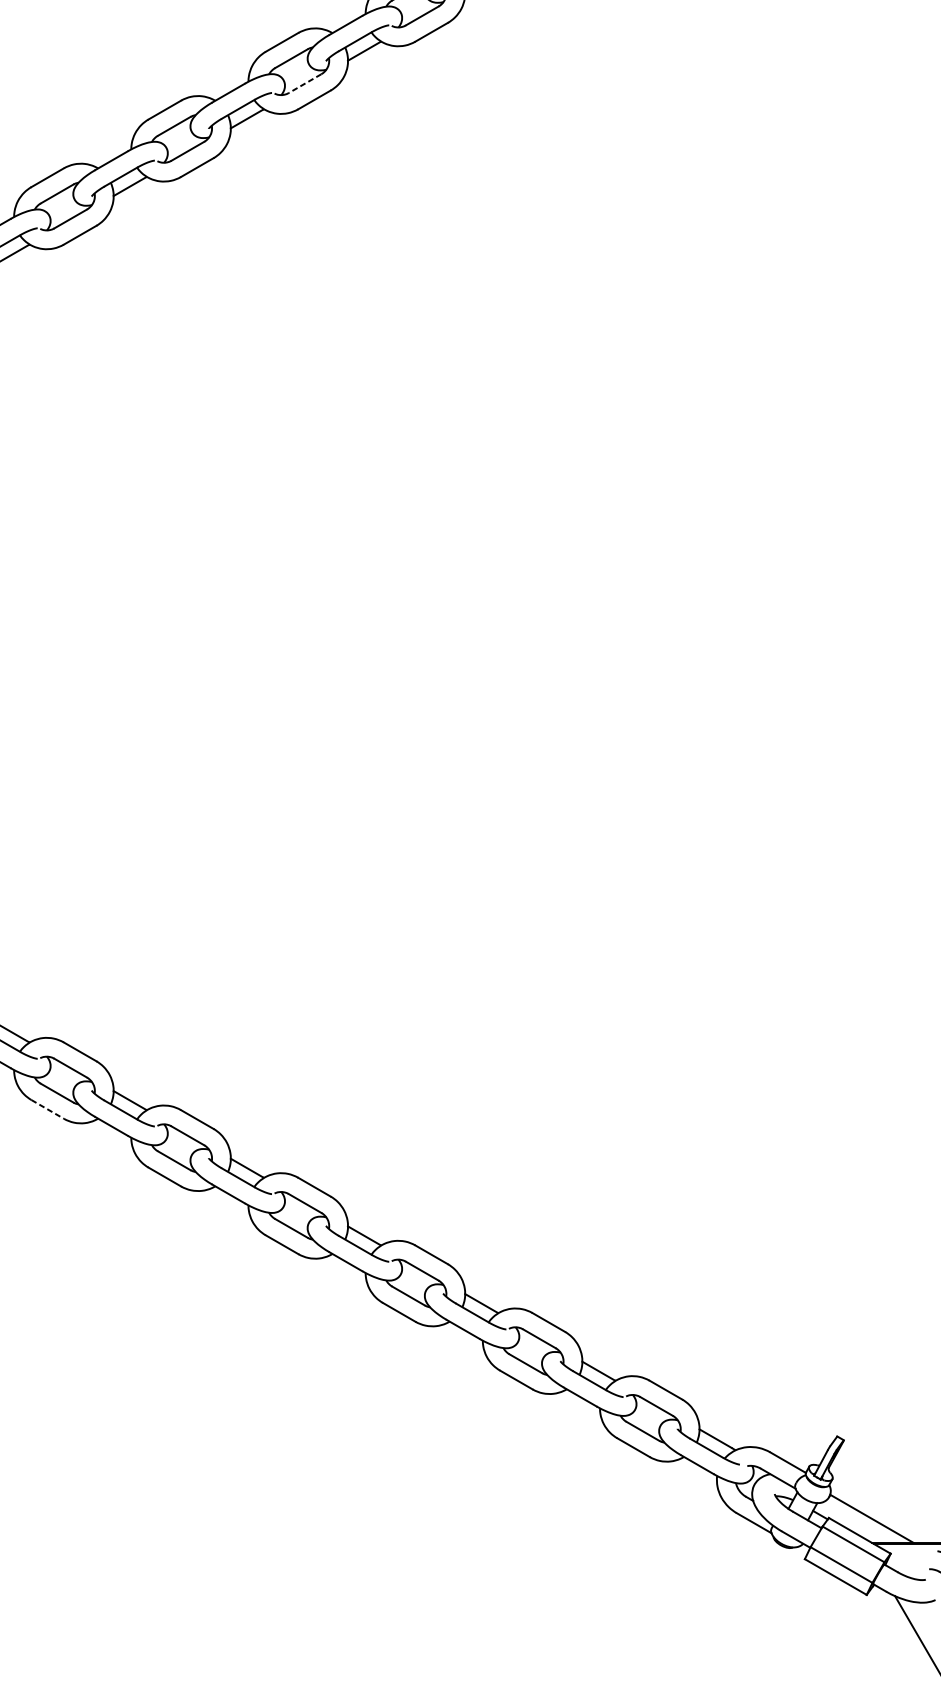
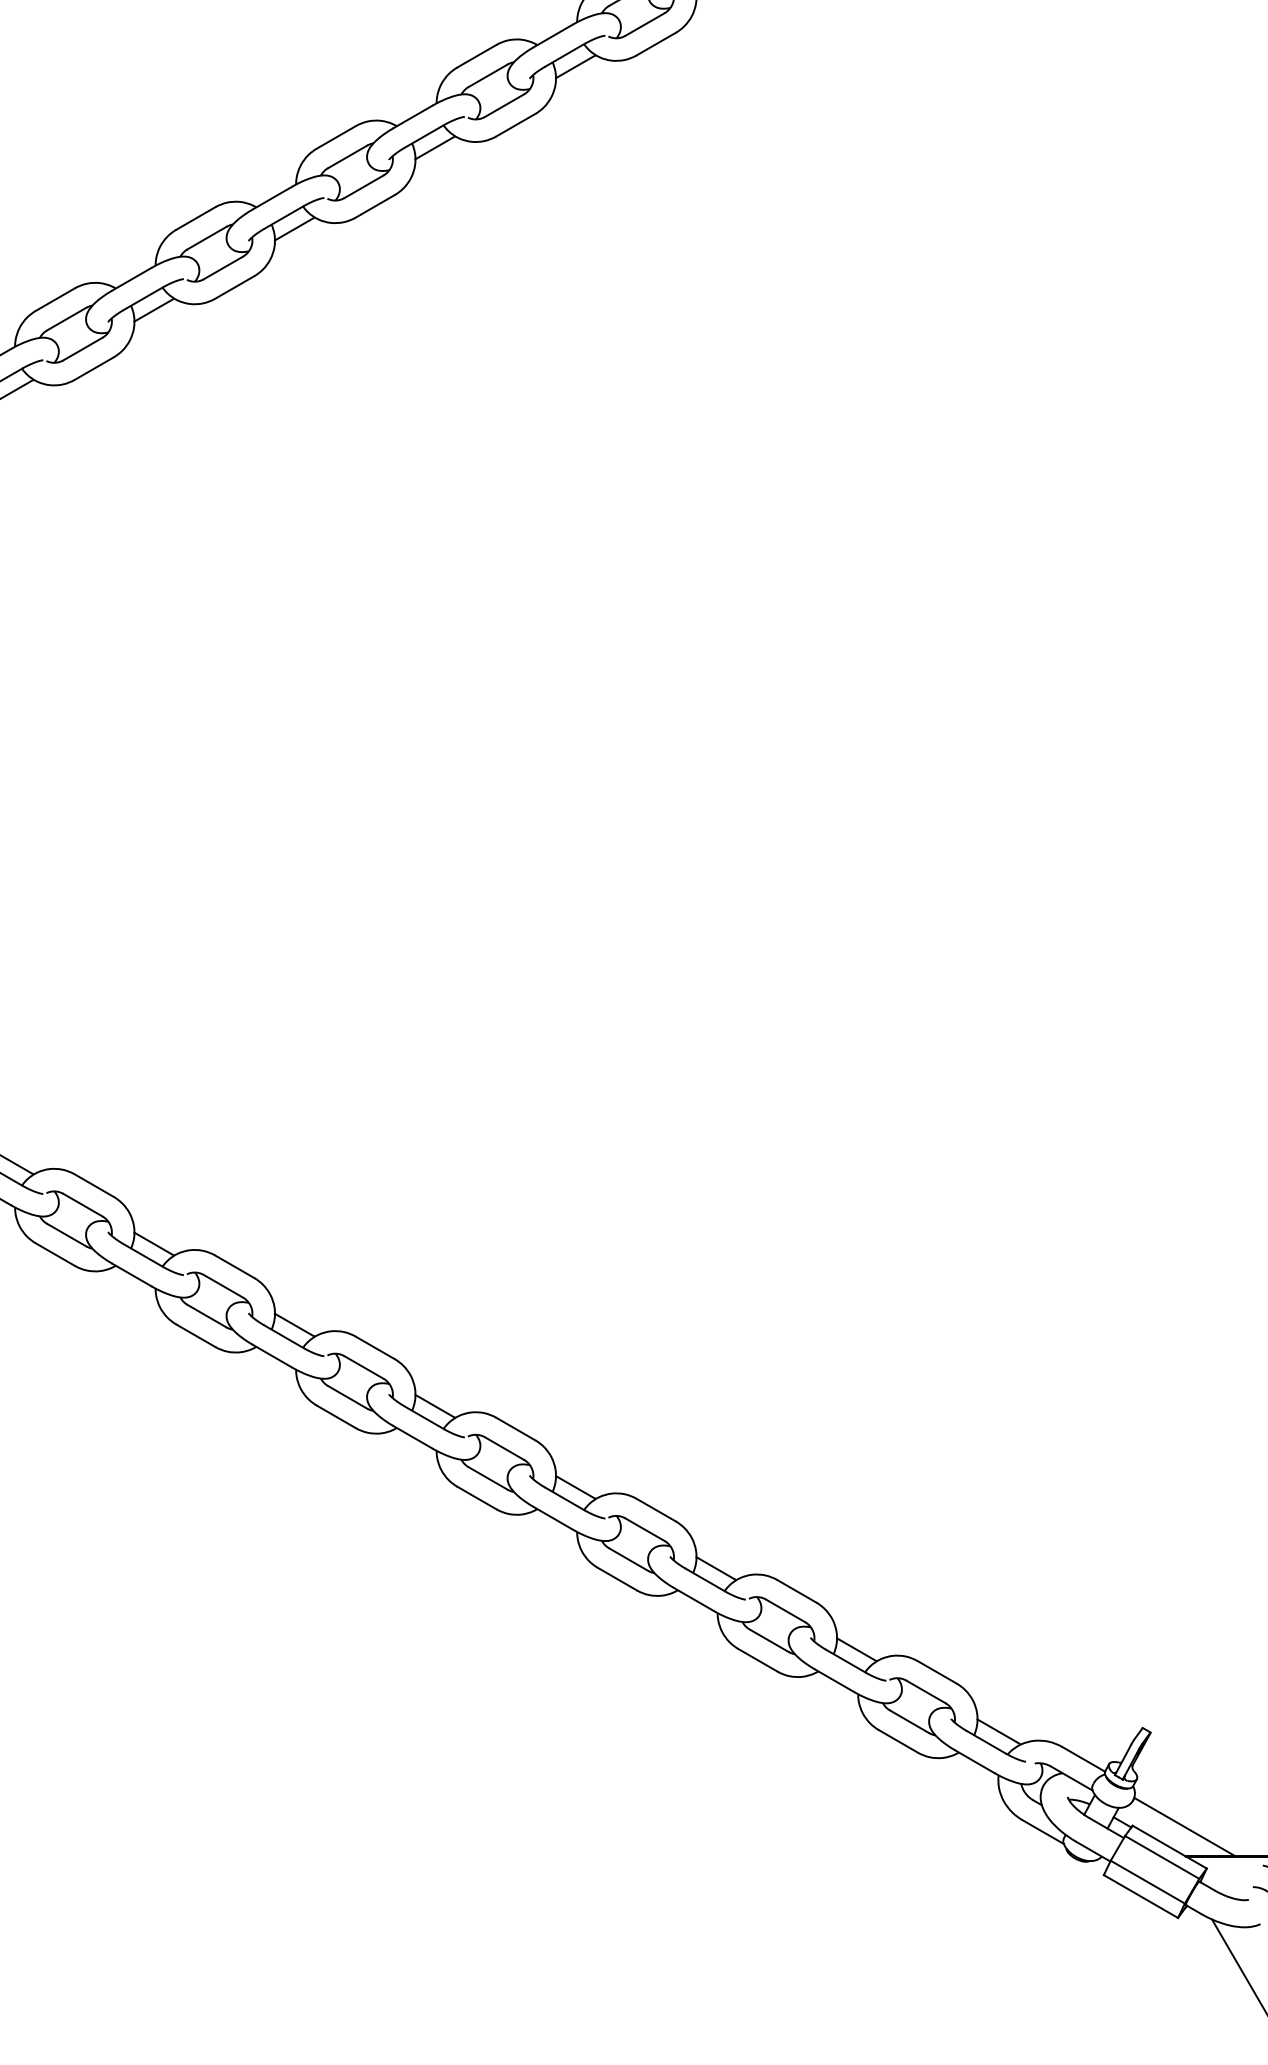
line: (305, 83) -> (504, 105), dashed -> solid
line: (47, 1109) -> (195, 1335), dashed -> solid

